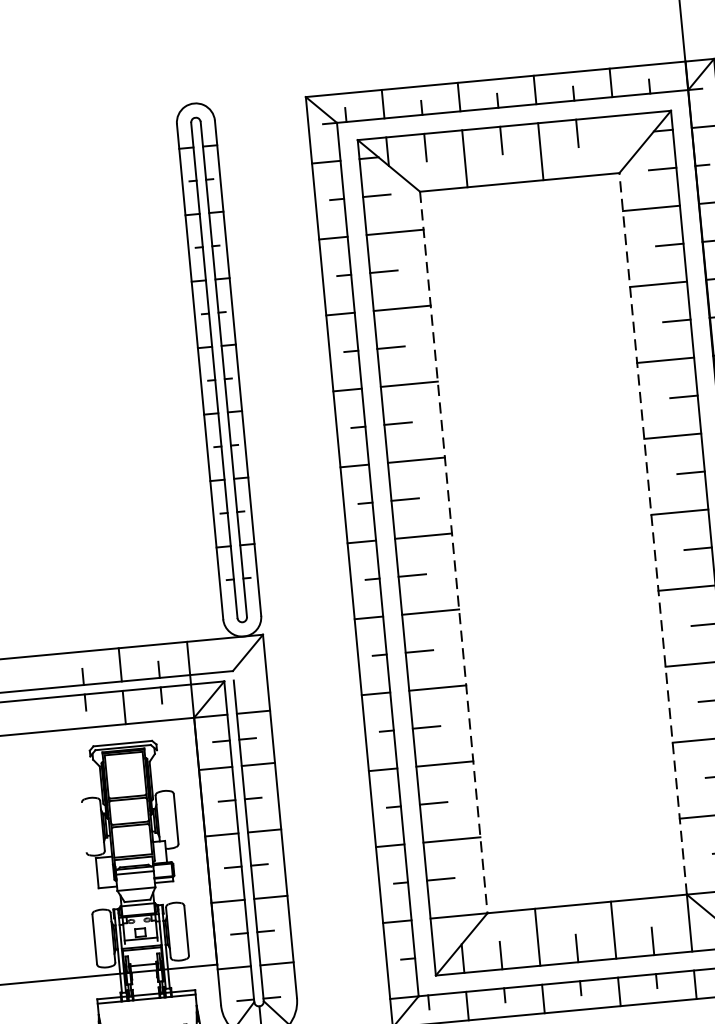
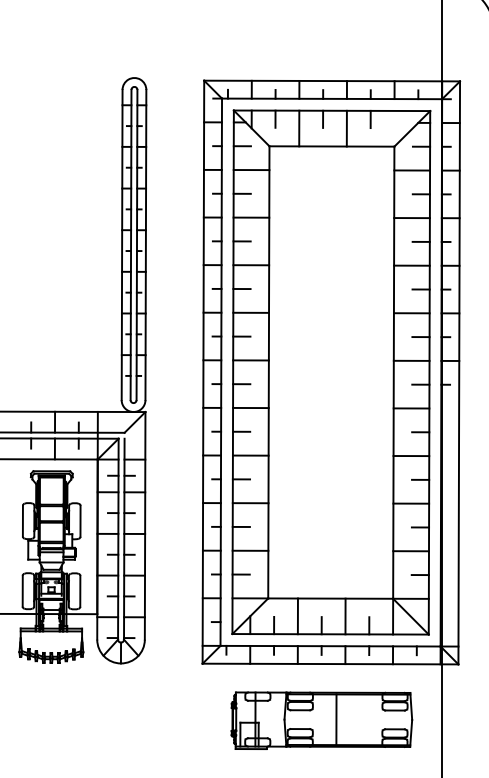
line: (652, 533) -> (393, 372), dashed -> solid
line: (453, 552) -> (268, 372), dashed -> solid
line: (83, 826) -> (22, 520), added

